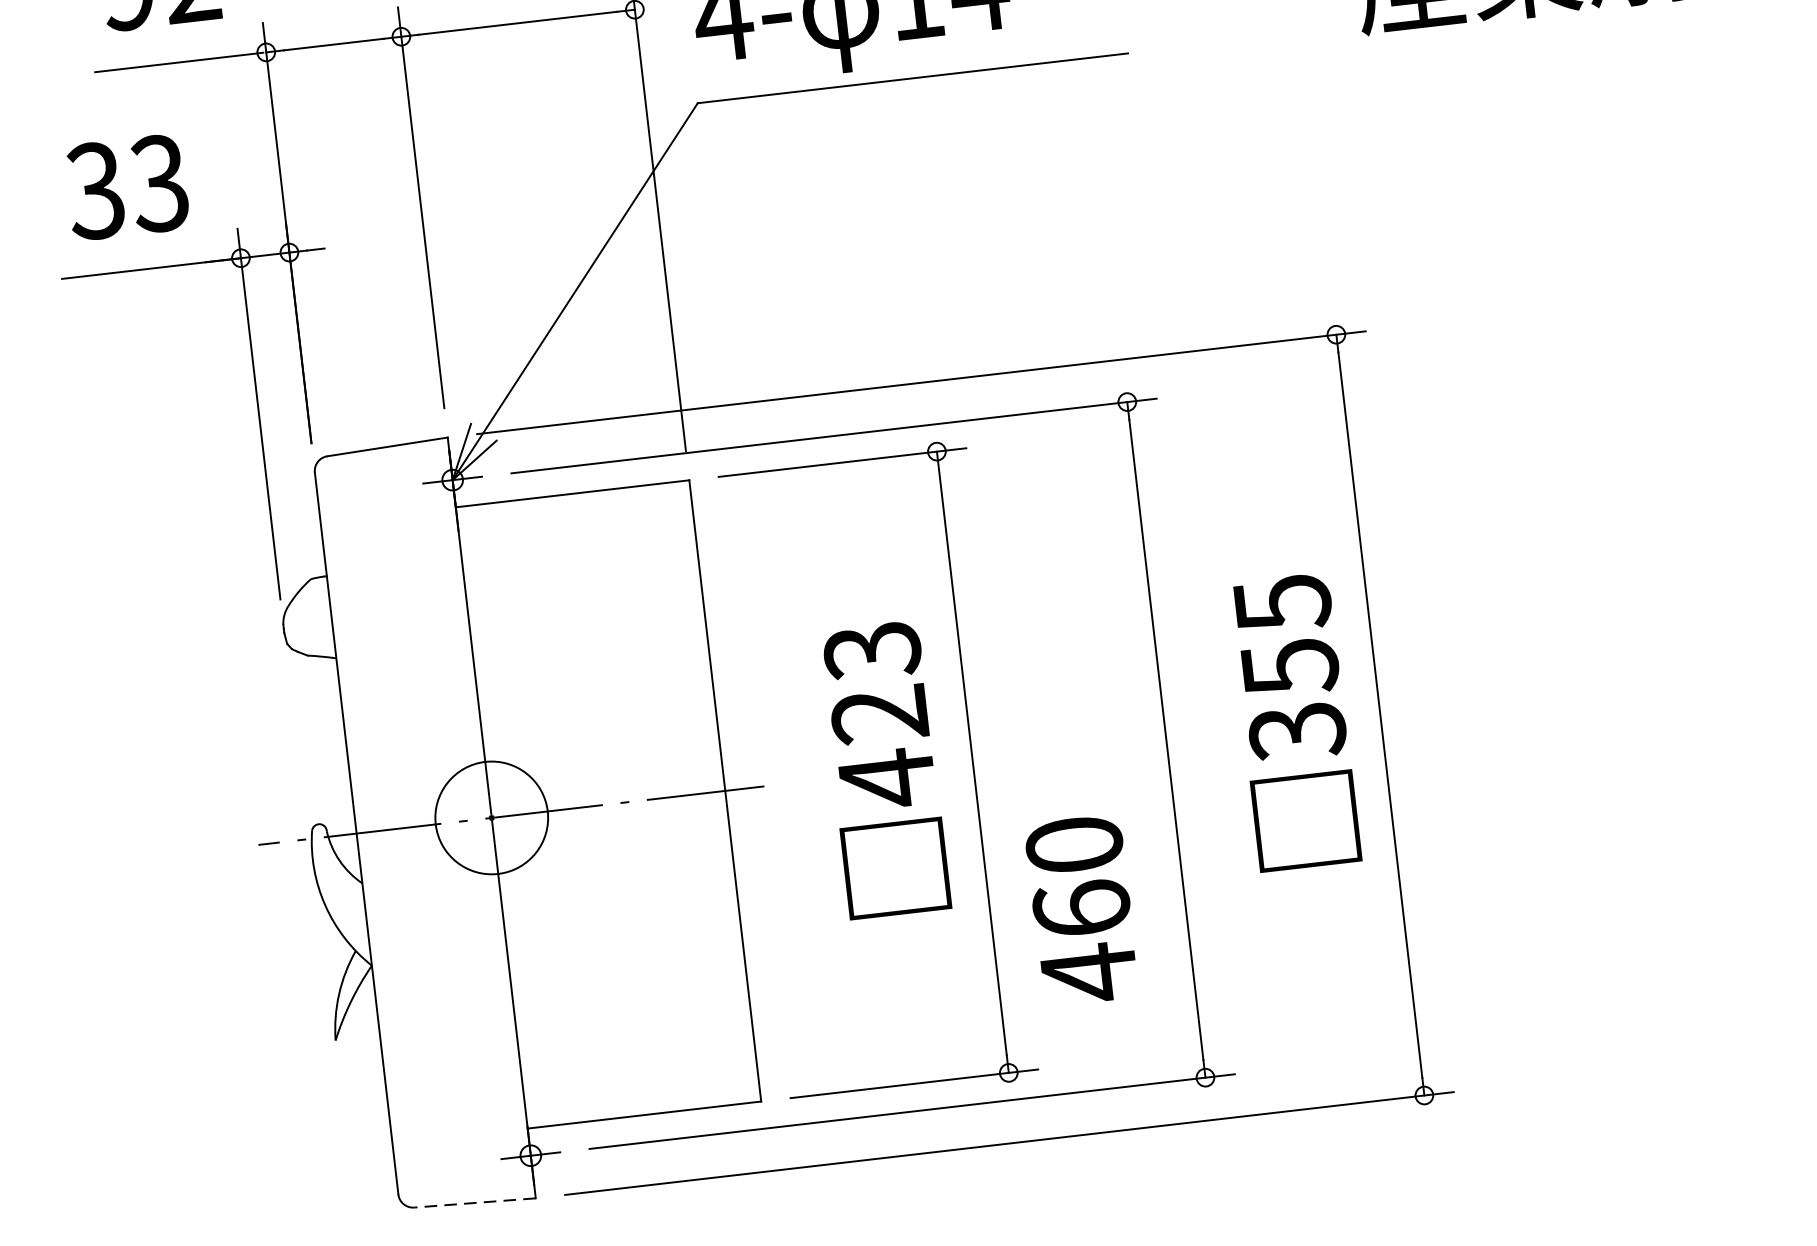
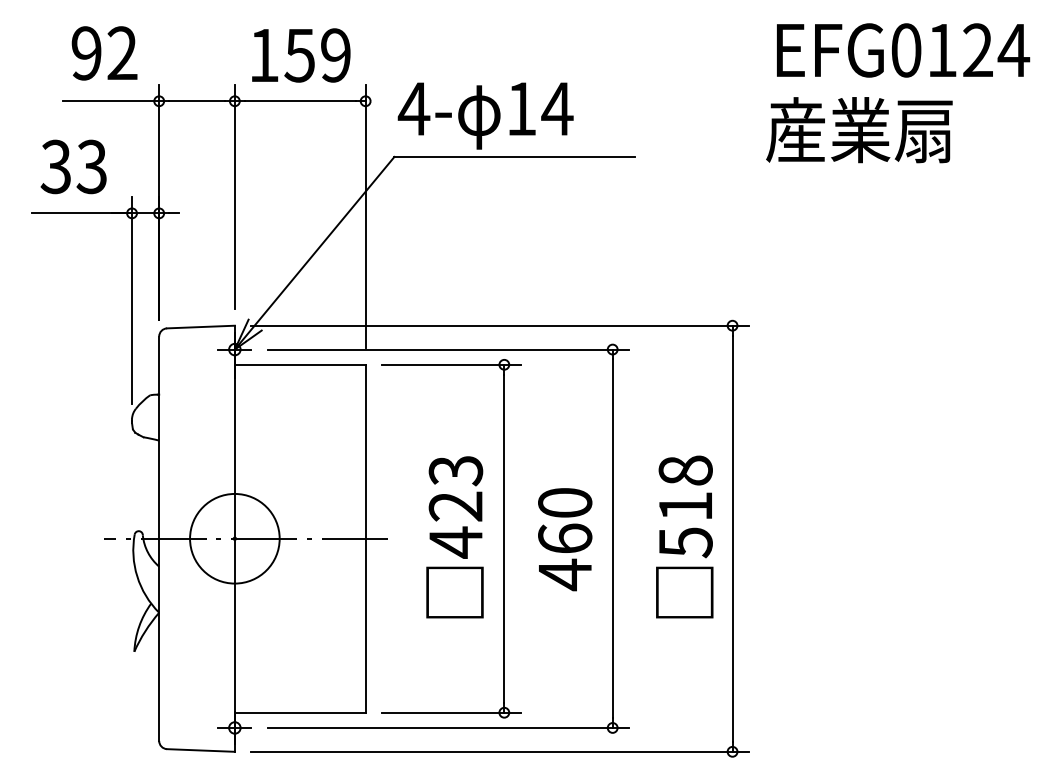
text: (1289, 667) -> (685, 506), 355 -> 518
circle: (491, 817) -> (234, 538), size x1.43
text: (1082, 910) -> (565, 539), moved
line: (474, 1203) -> (200, 750), dashed -> solid

